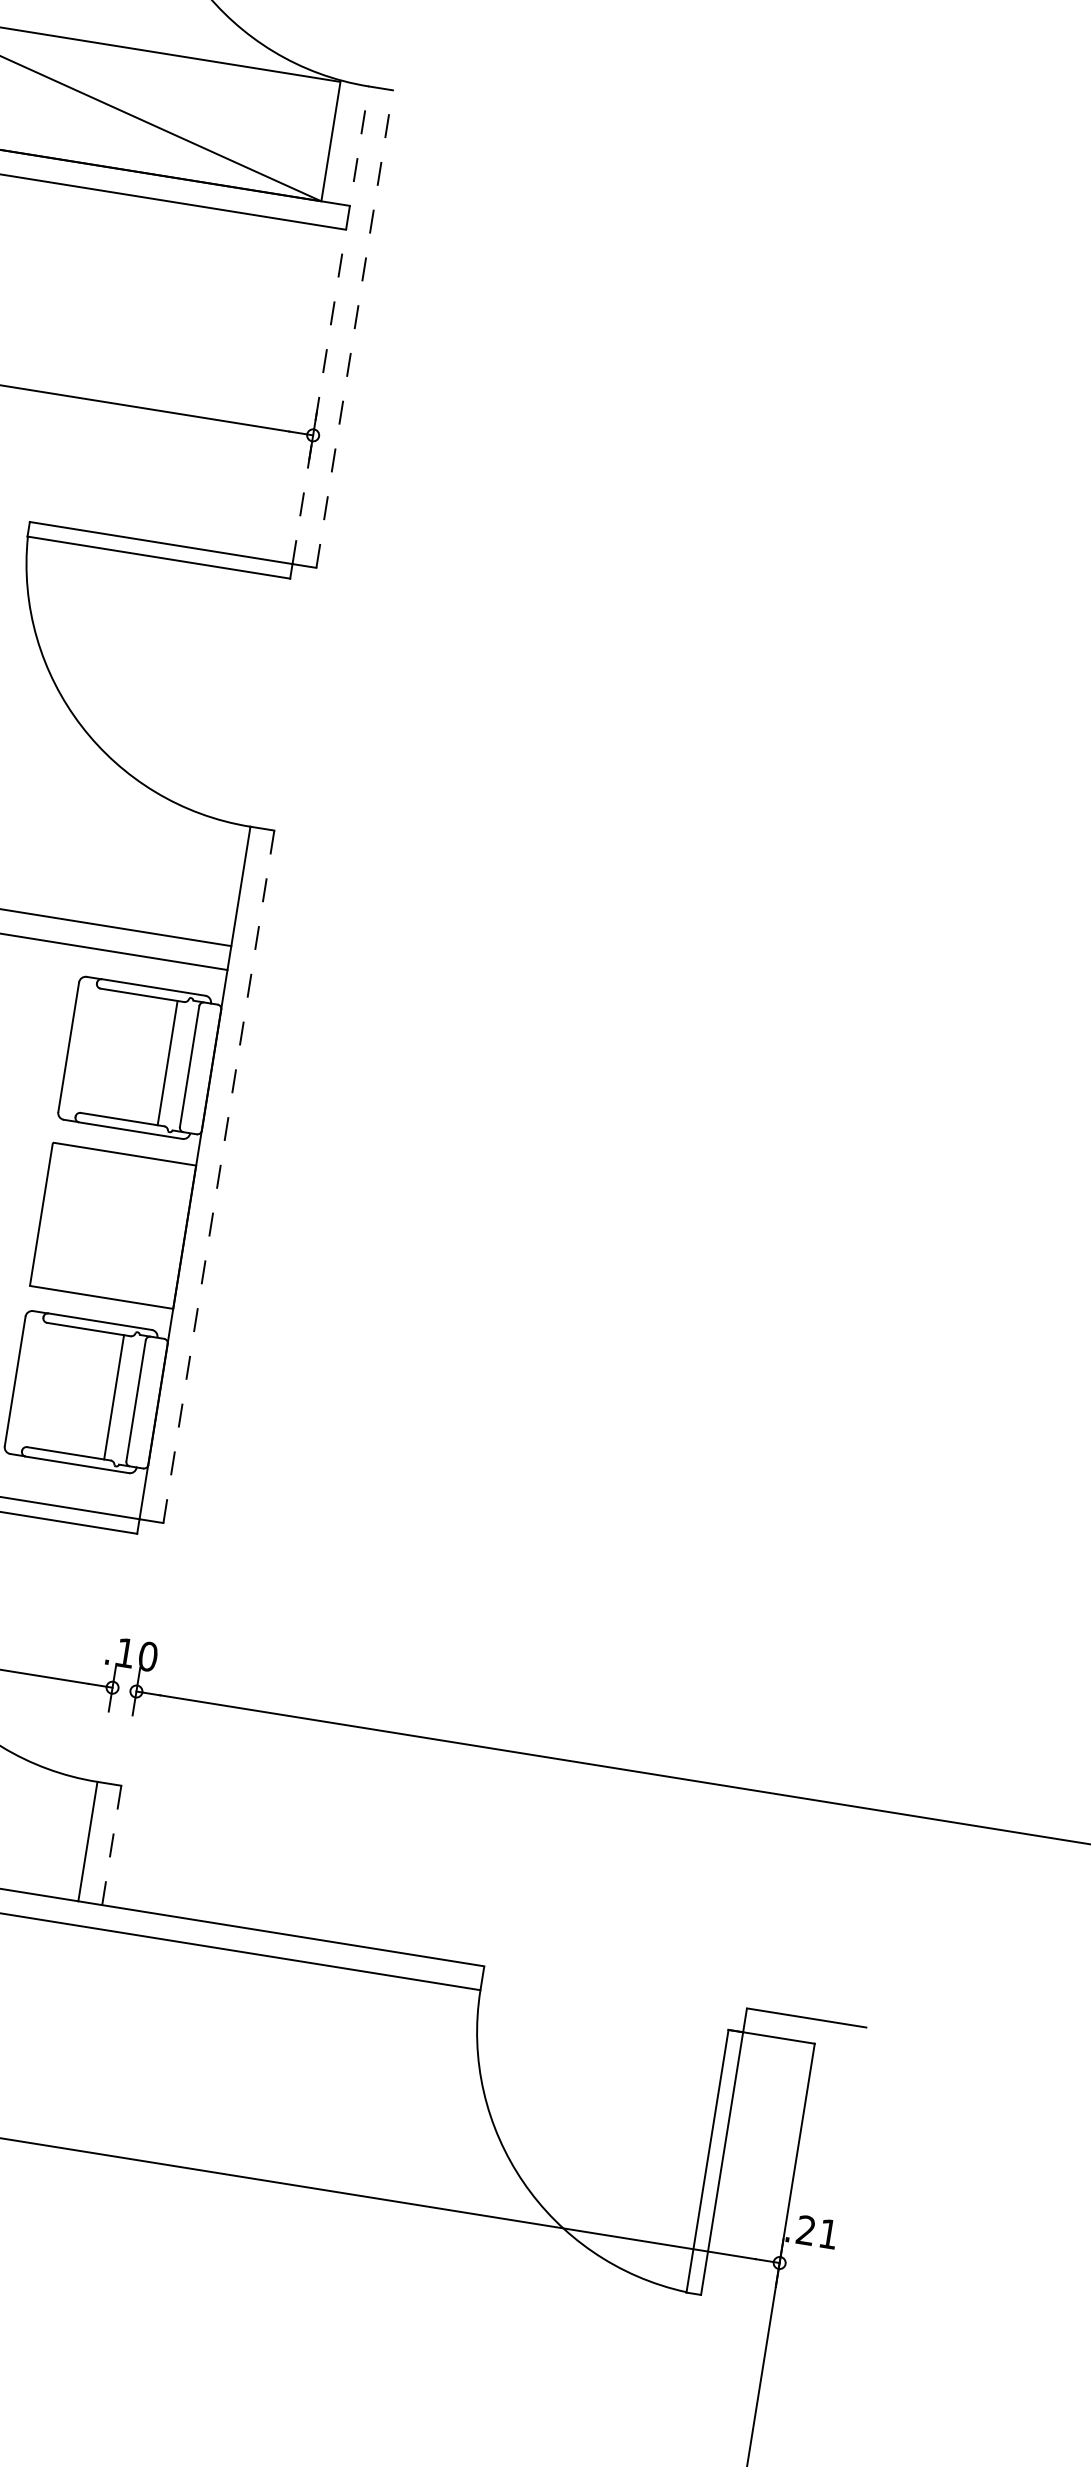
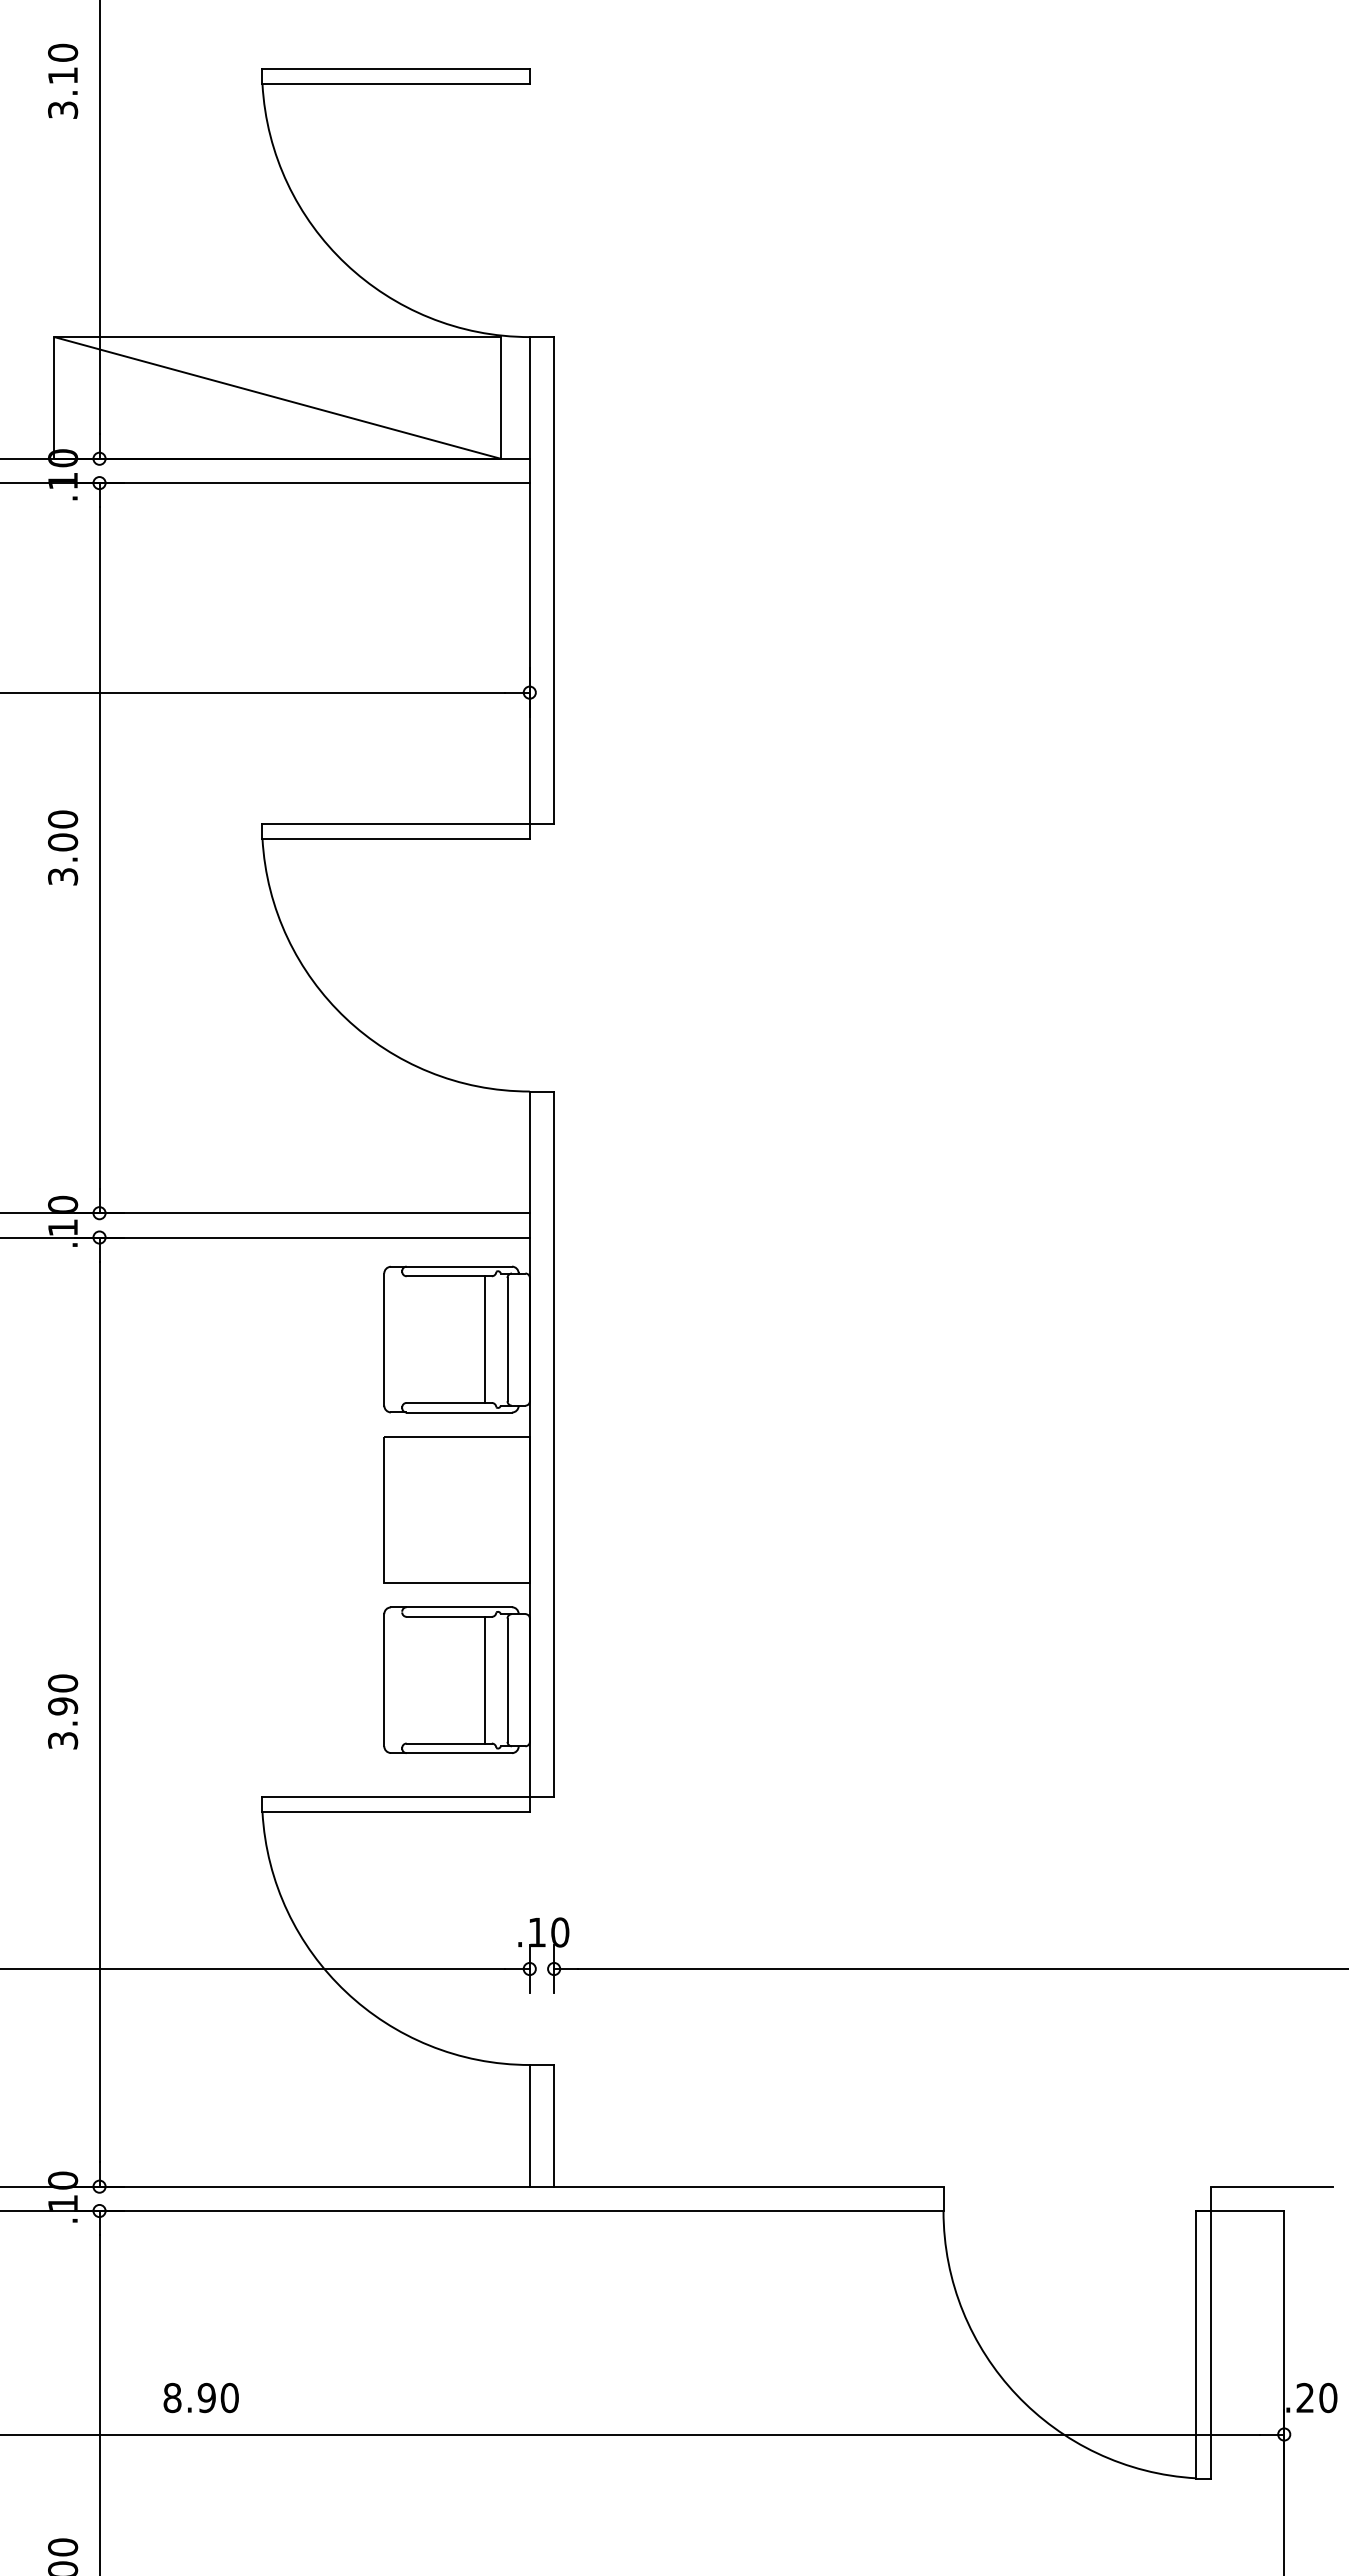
line: (330, 324) -> (529, 579), dashed -> solid
line: (355, 328) -> (554, 579), dashed -> solid
line: (219, 1176) -> (554, 1444), dashed -> solid
line: (112, 1845) -> (554, 2125), dashed -> solid
text: (828, 2233) -> (1328, 2397), .21 -> .20

